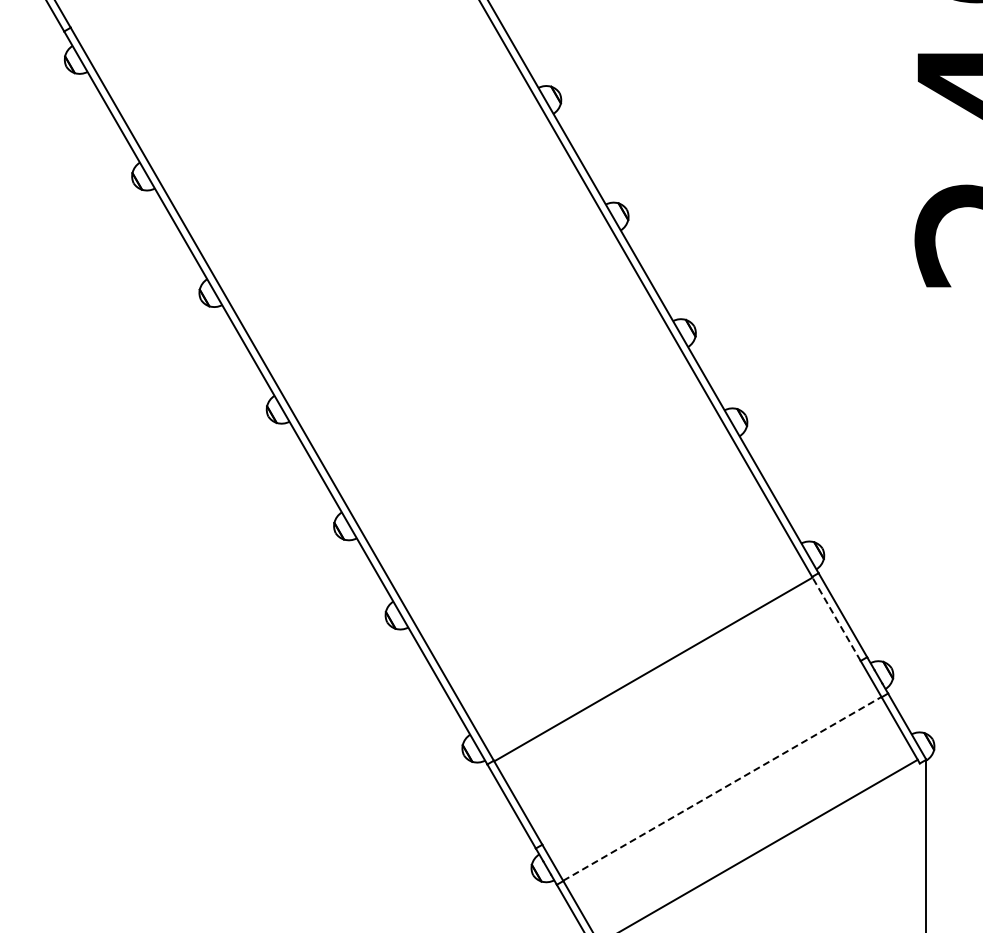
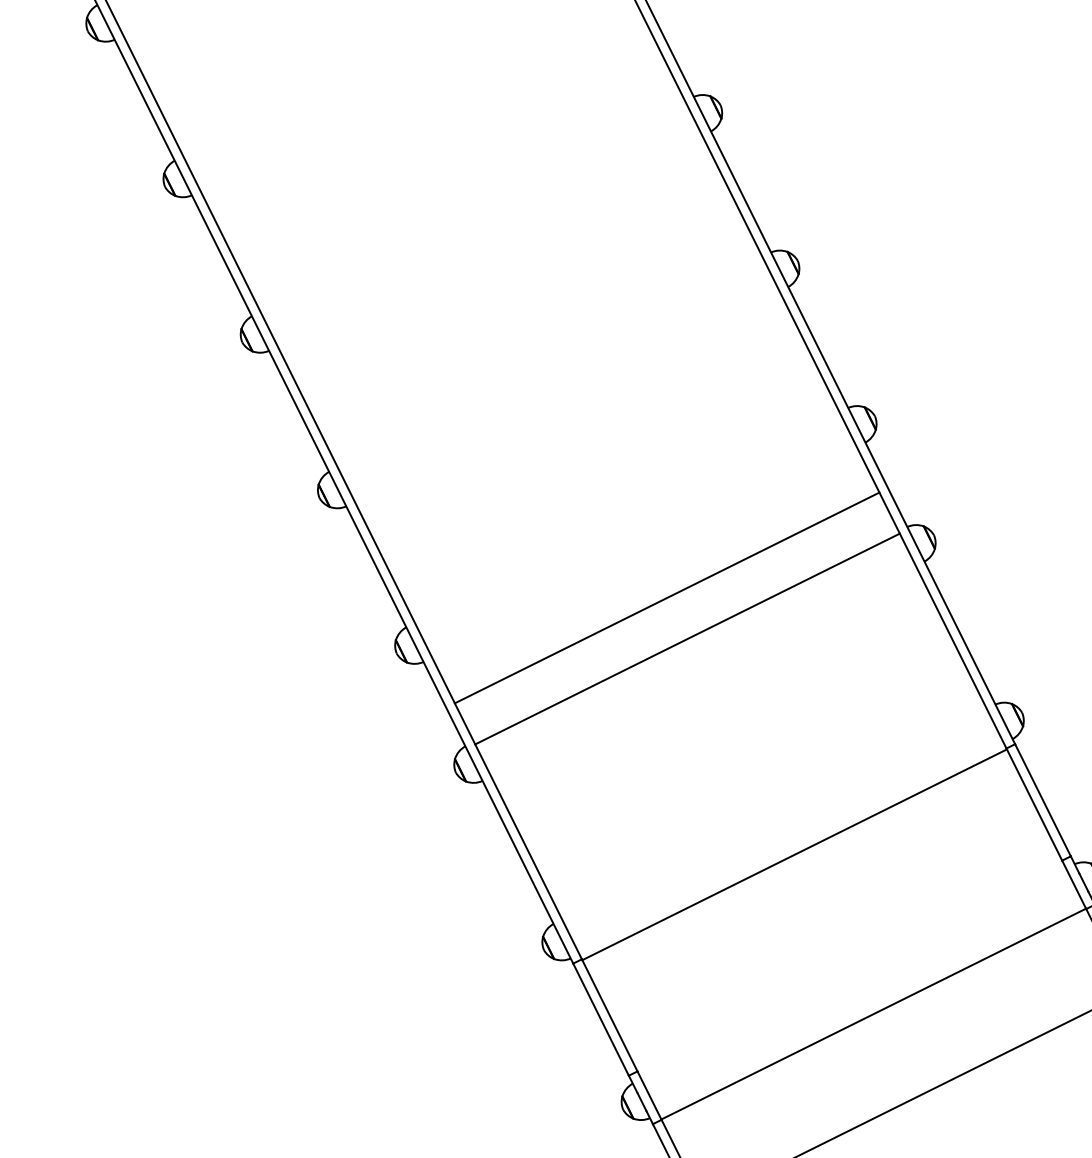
line: (542, 476) -> (667, 597), added
line: (559, 507) -> (686, 638), added
line: (836, 618) -> (1034, 803), dashed -> solid
line: (722, 788) -> (873, 1013), dashed -> solid

